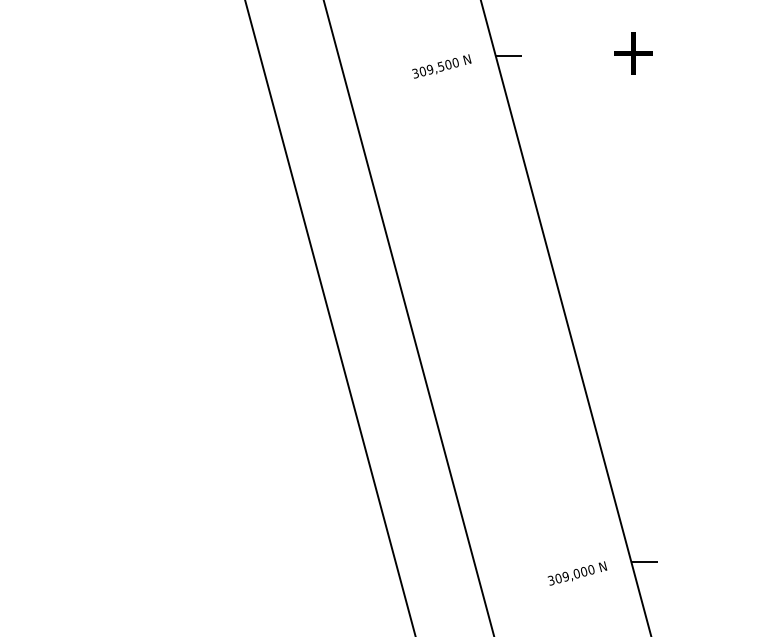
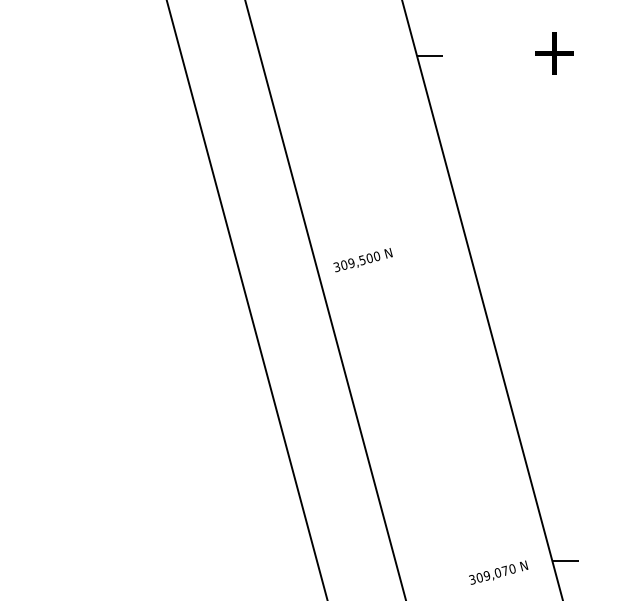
text: (441, 66) -> (362, 260), moved
text: (583, 571) -> (504, 570), 309,000 -> 309,070

